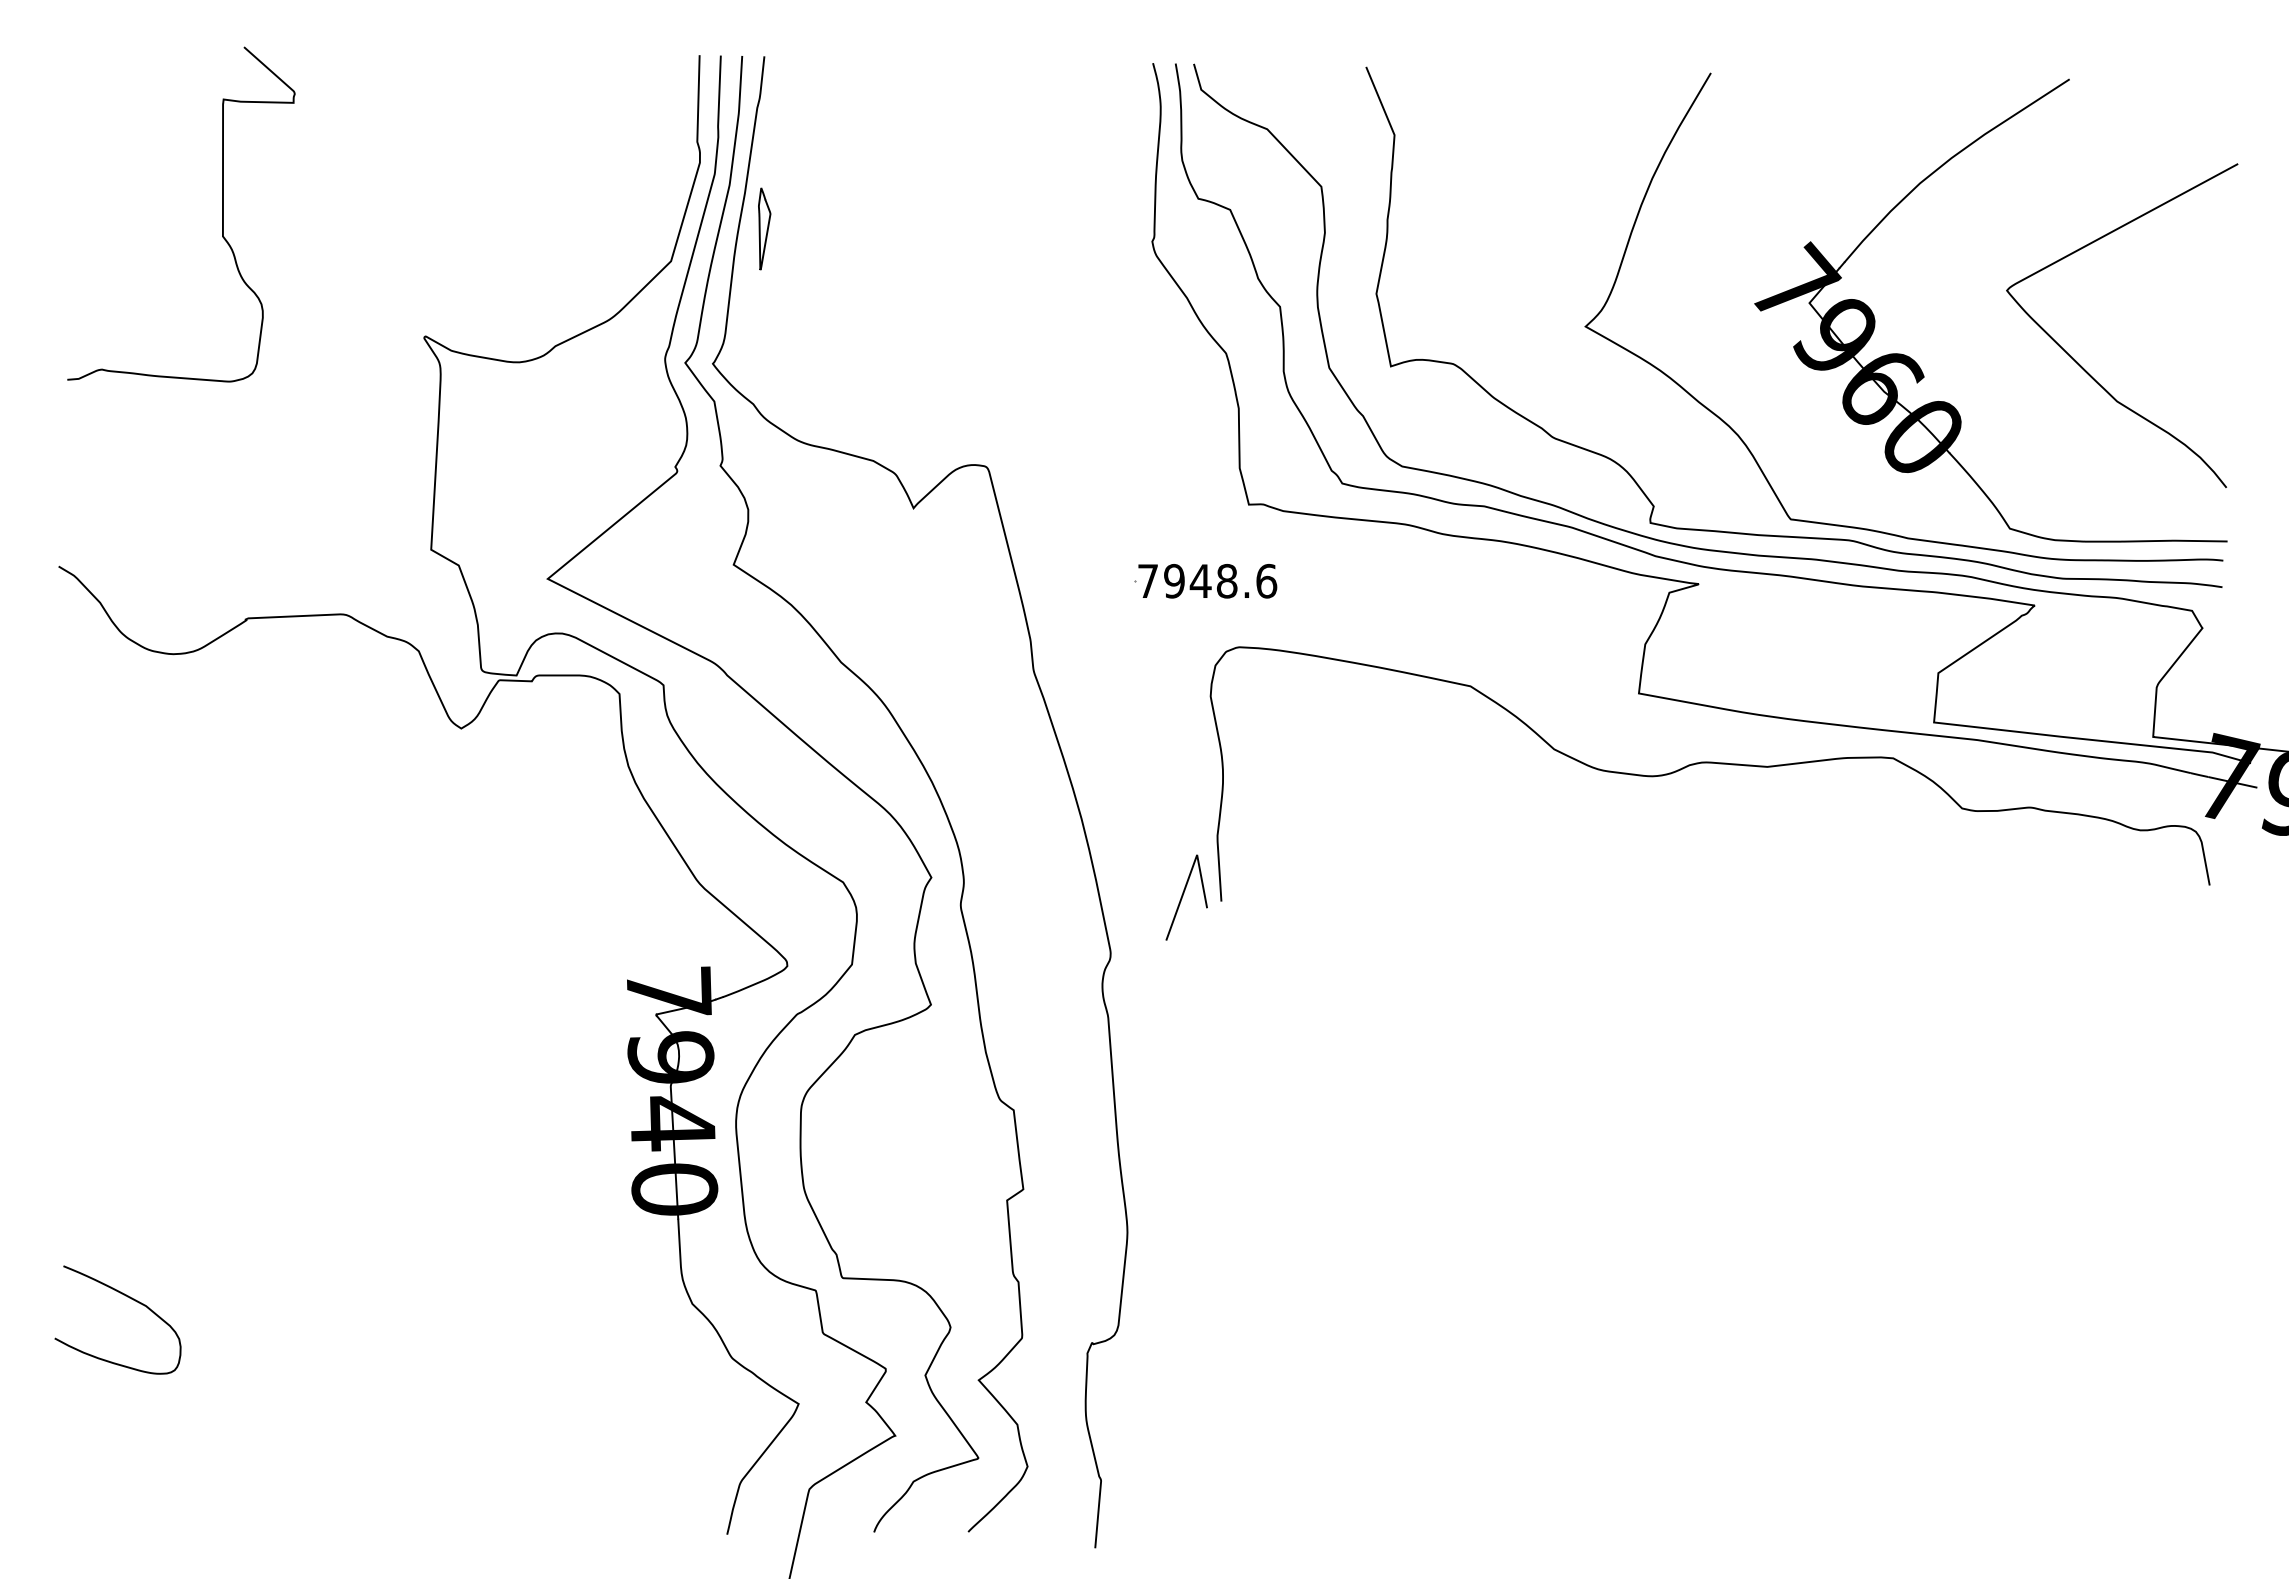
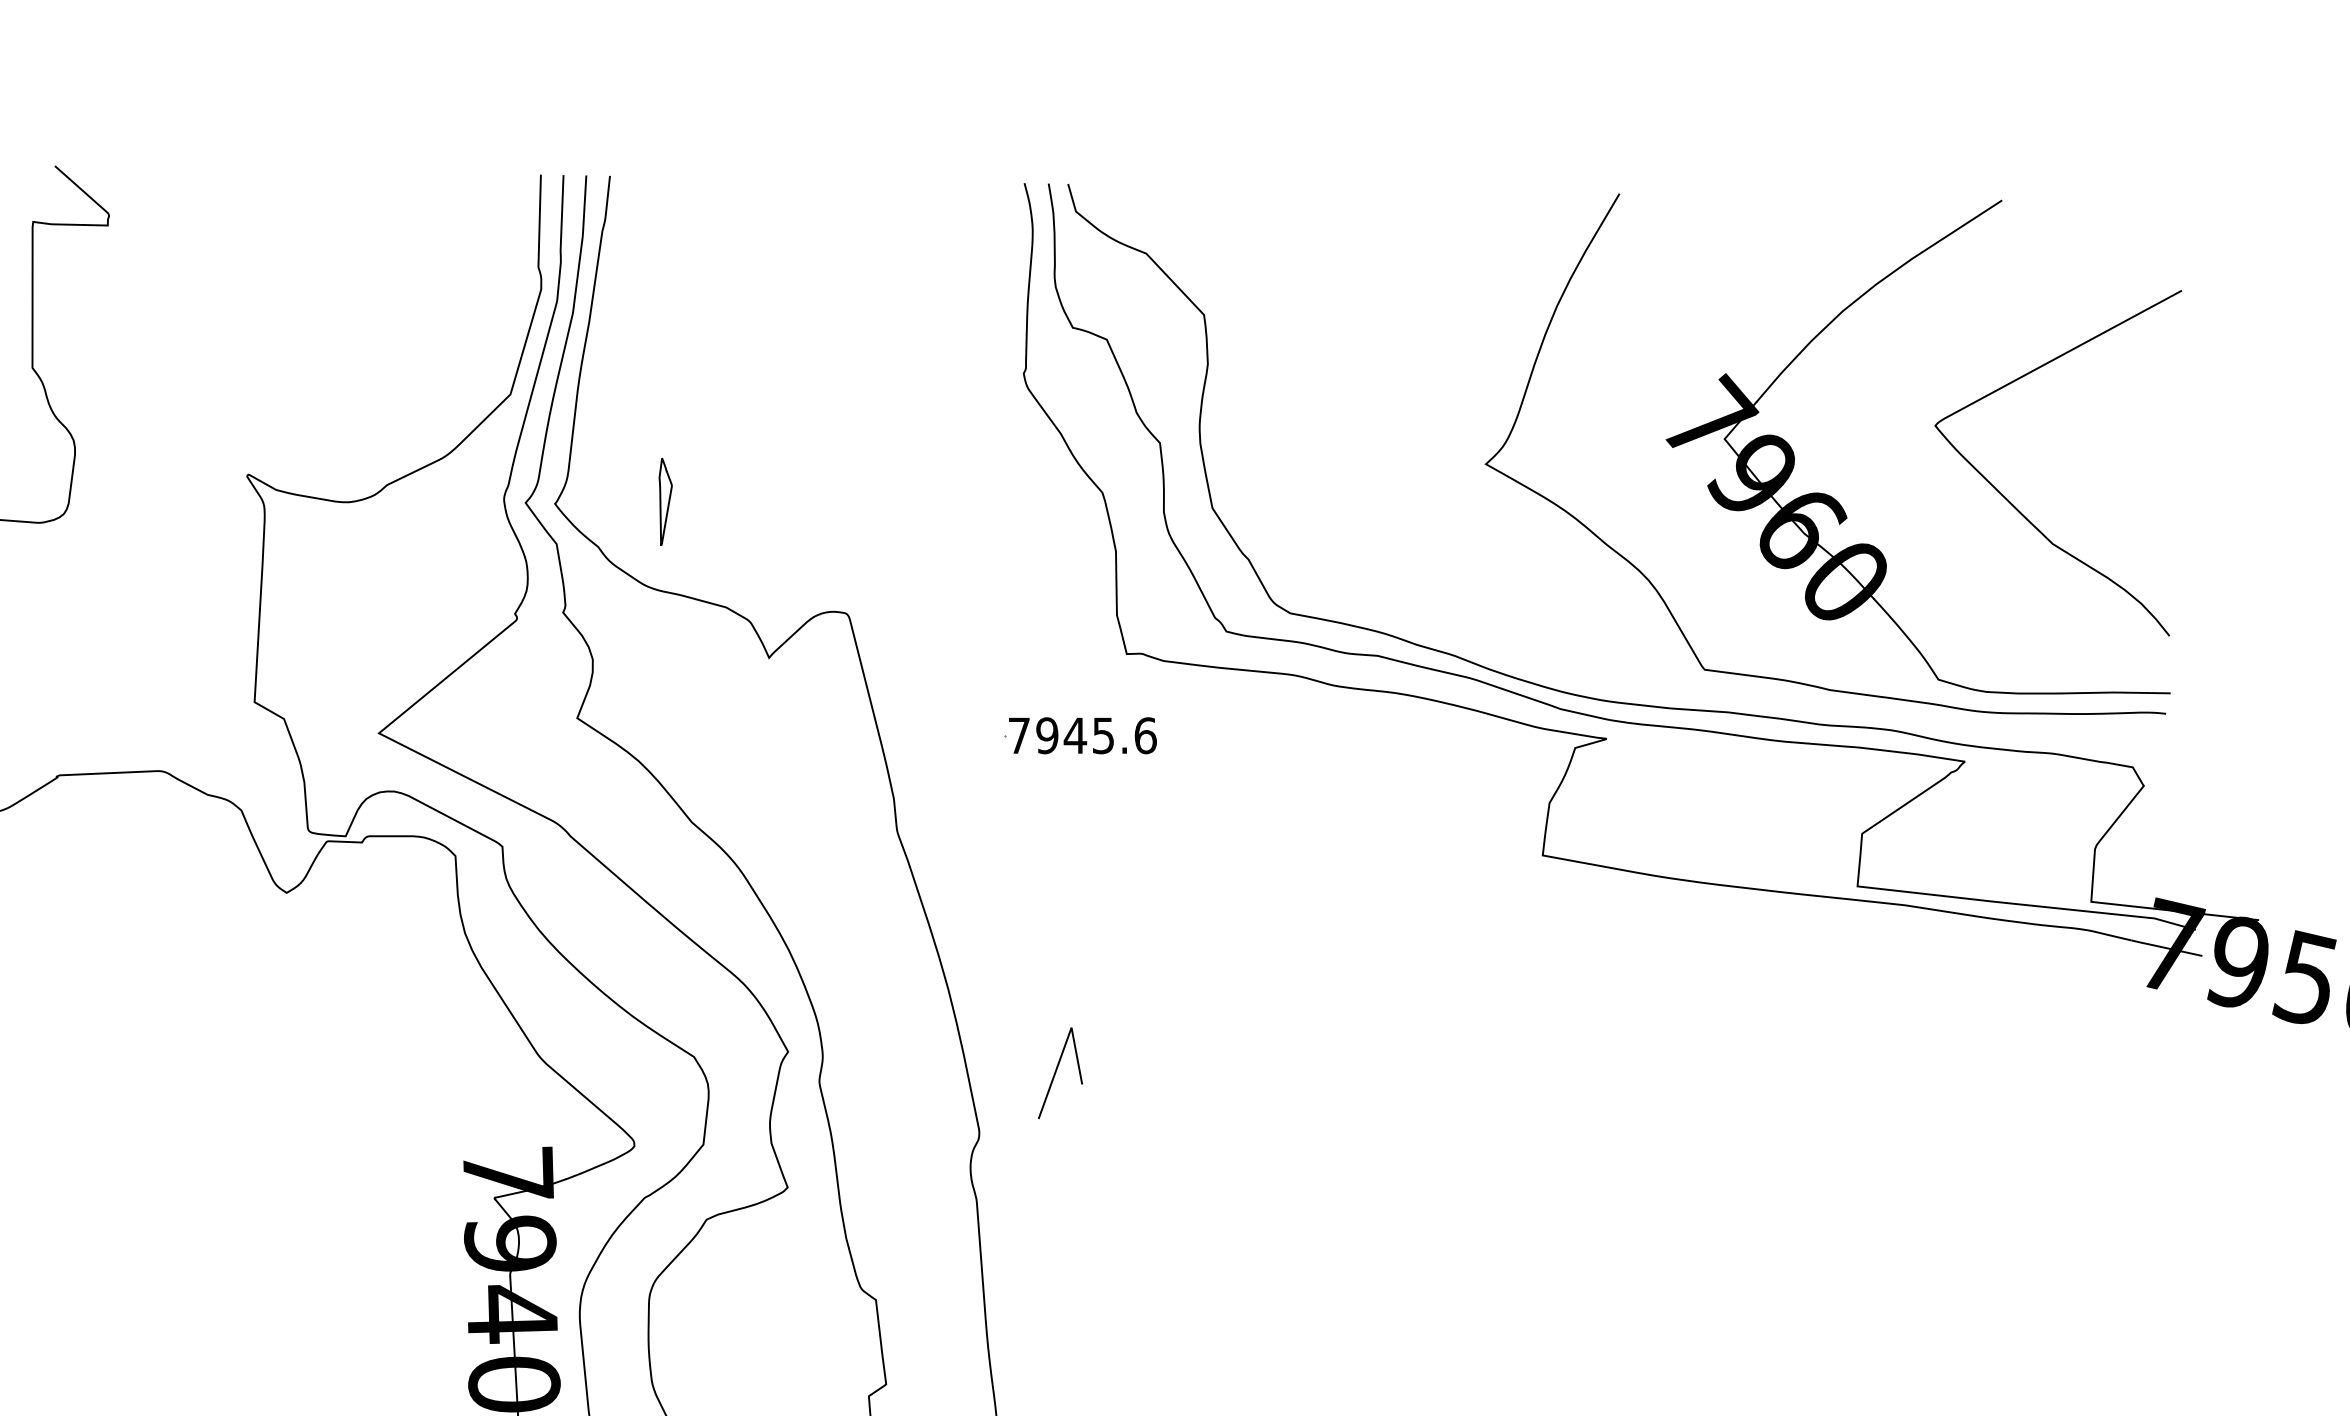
part: (764, 228) -> (665, 501), moved
curve: (1789, 535) -> (1703, 686), removed
text: (1226, 580) -> (1102, 734), 7948.6 -> 7945.6
curve: (1709, 763) -> (1618, 930), removed

